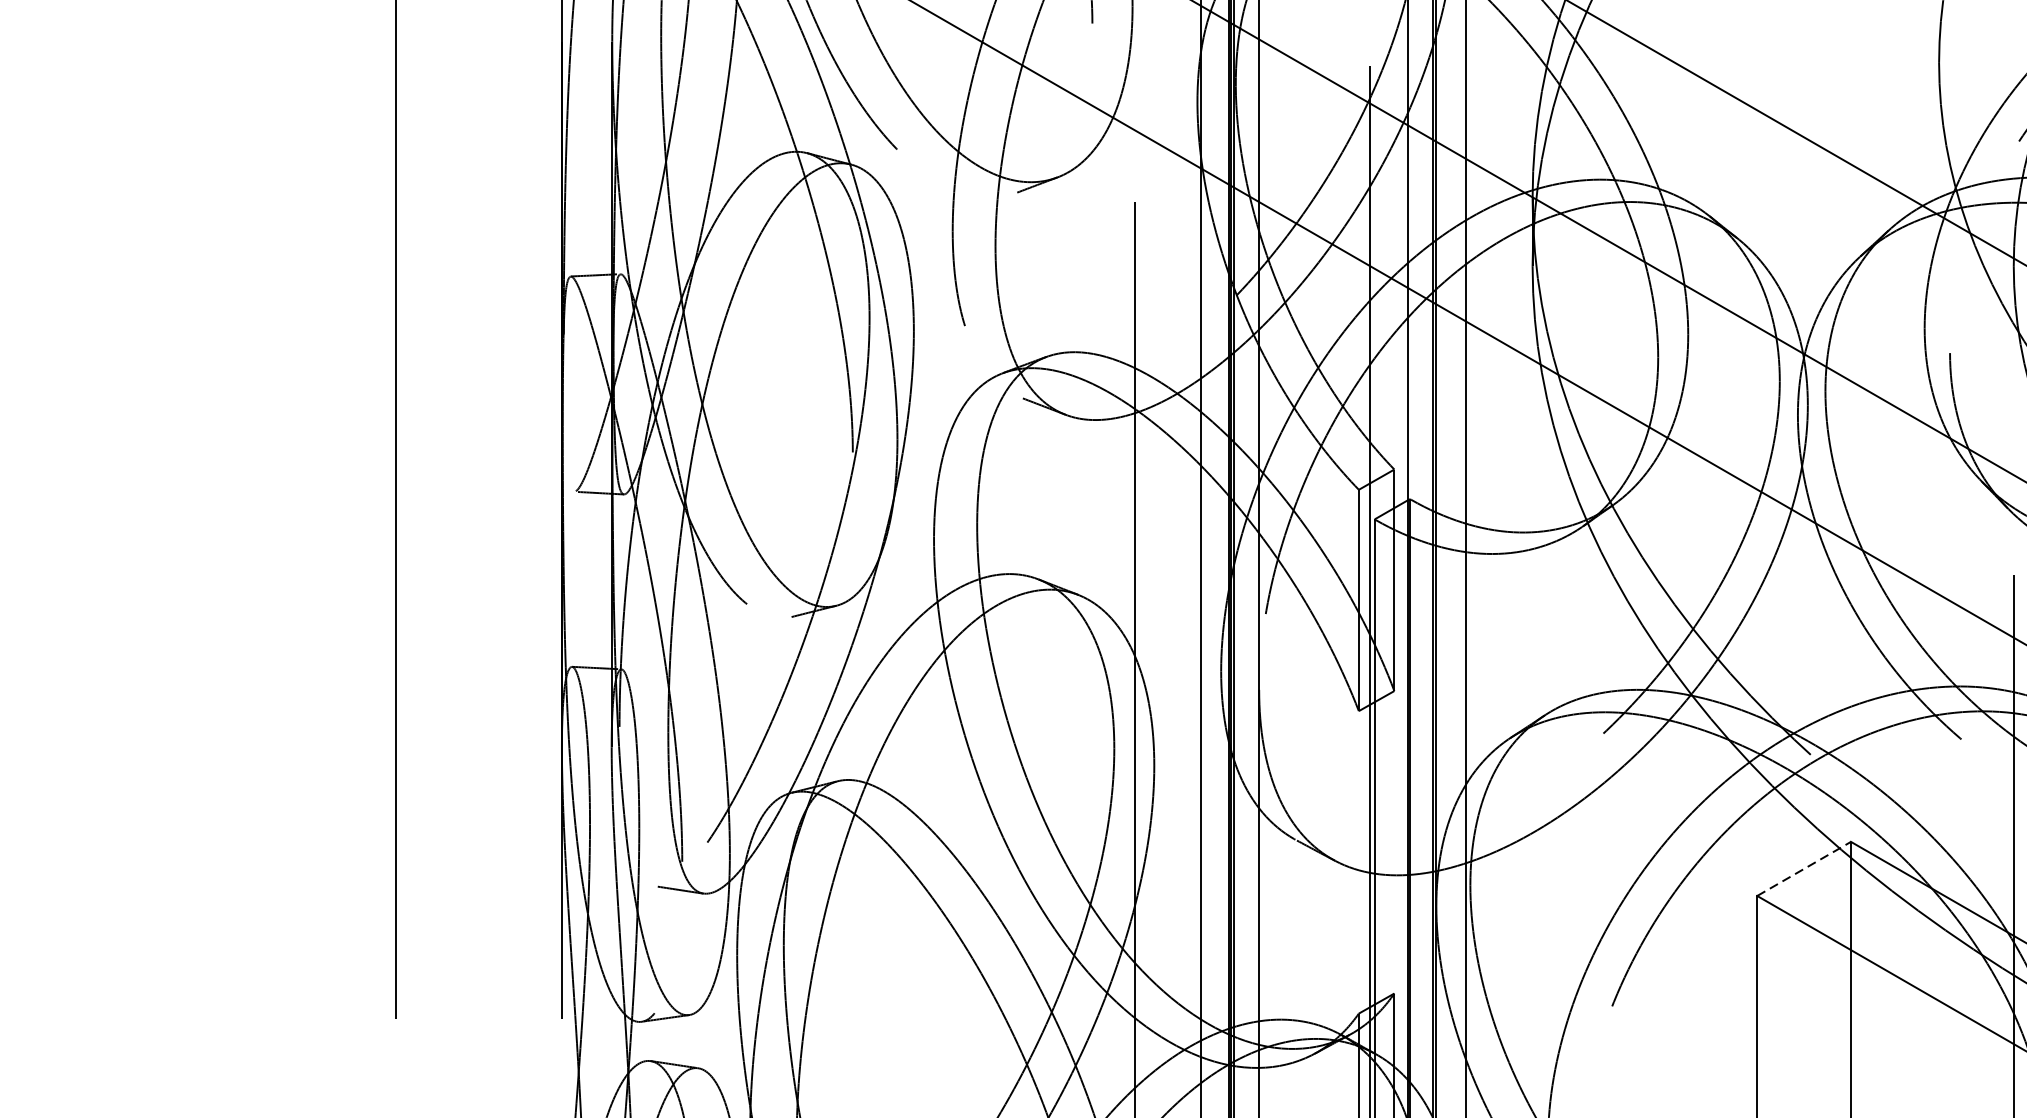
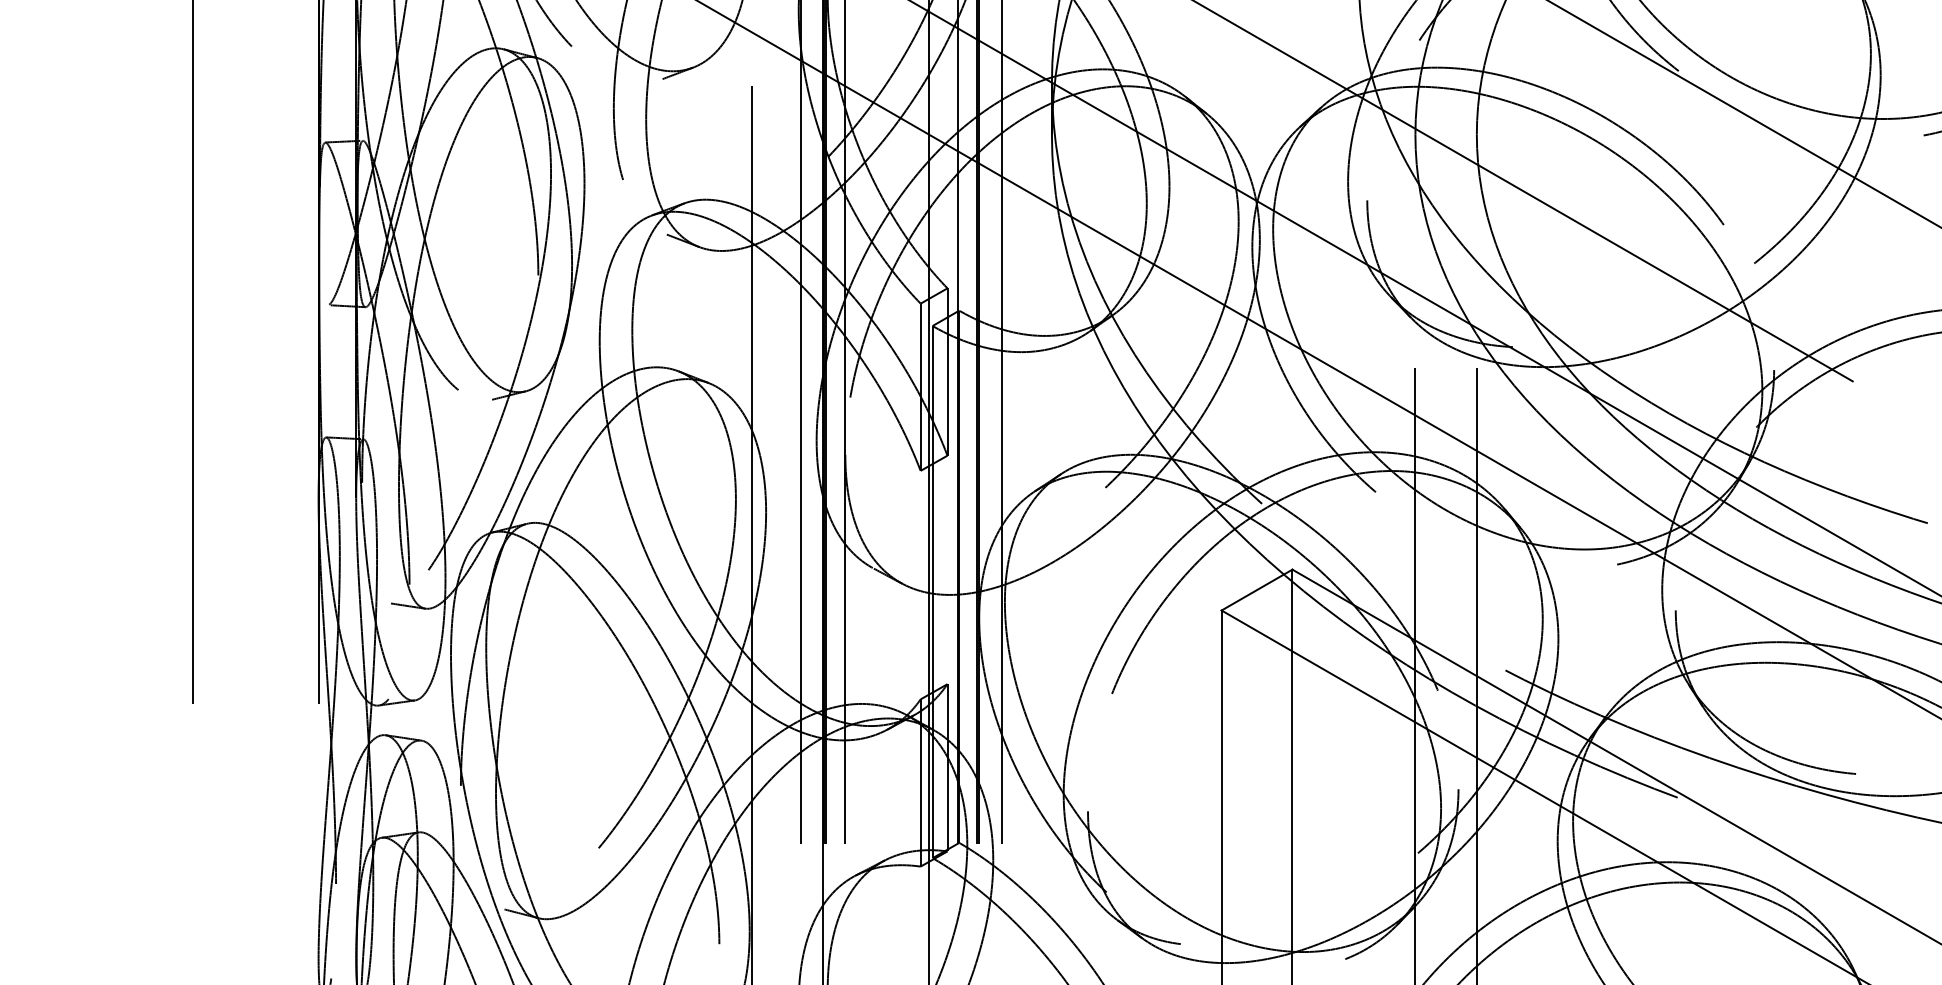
line: (1804, 869) -> (1257, 590), dashed -> solid

